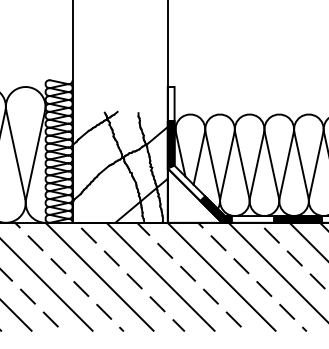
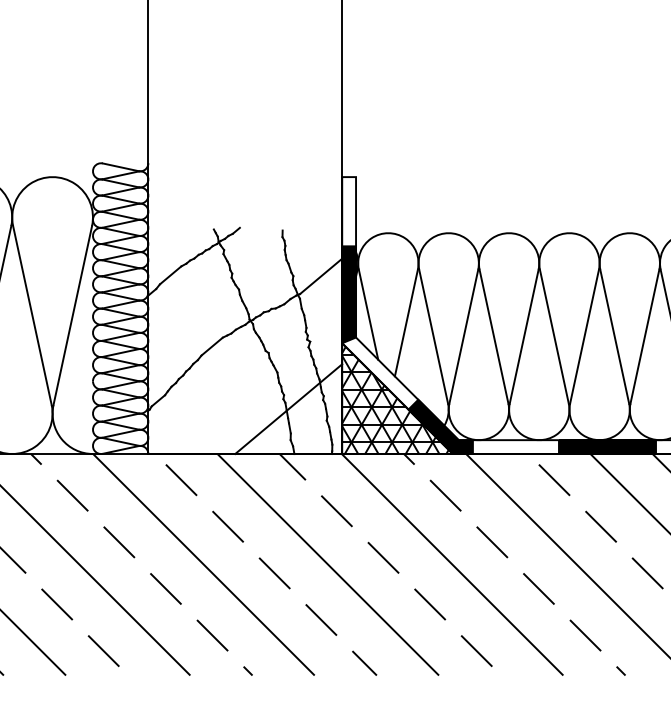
hatch: (193, 196) -> (394, 400), added

